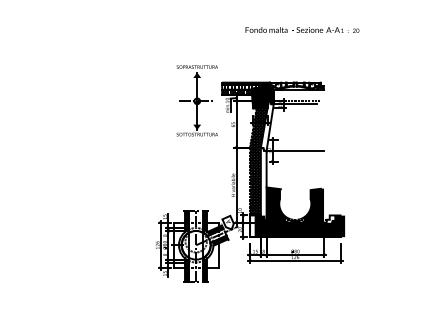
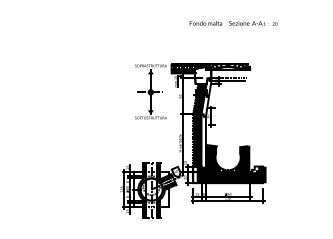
fill: (262, 97) -> (202, 75), removed
part: (196, 100) -> (150, 91), moved
line: (295, 150) -> (228, 116), removed

